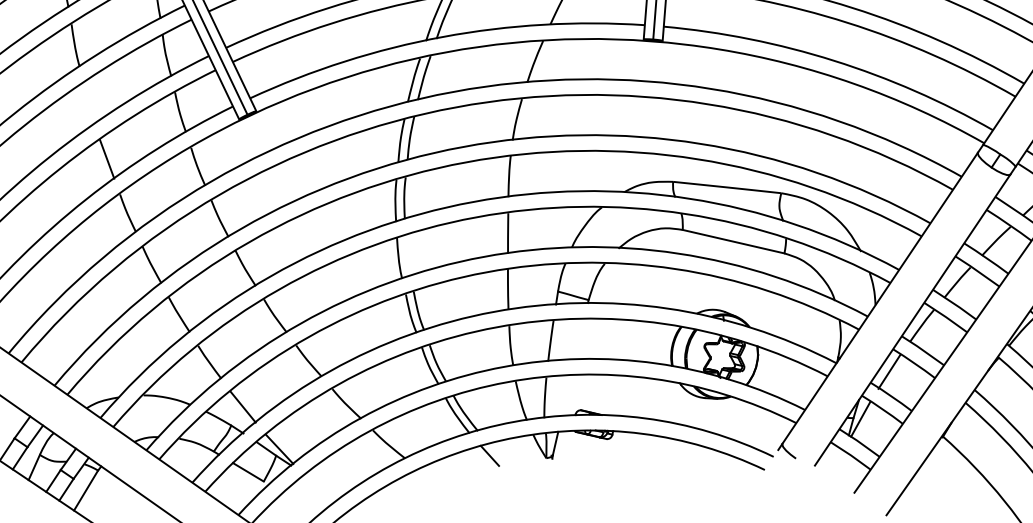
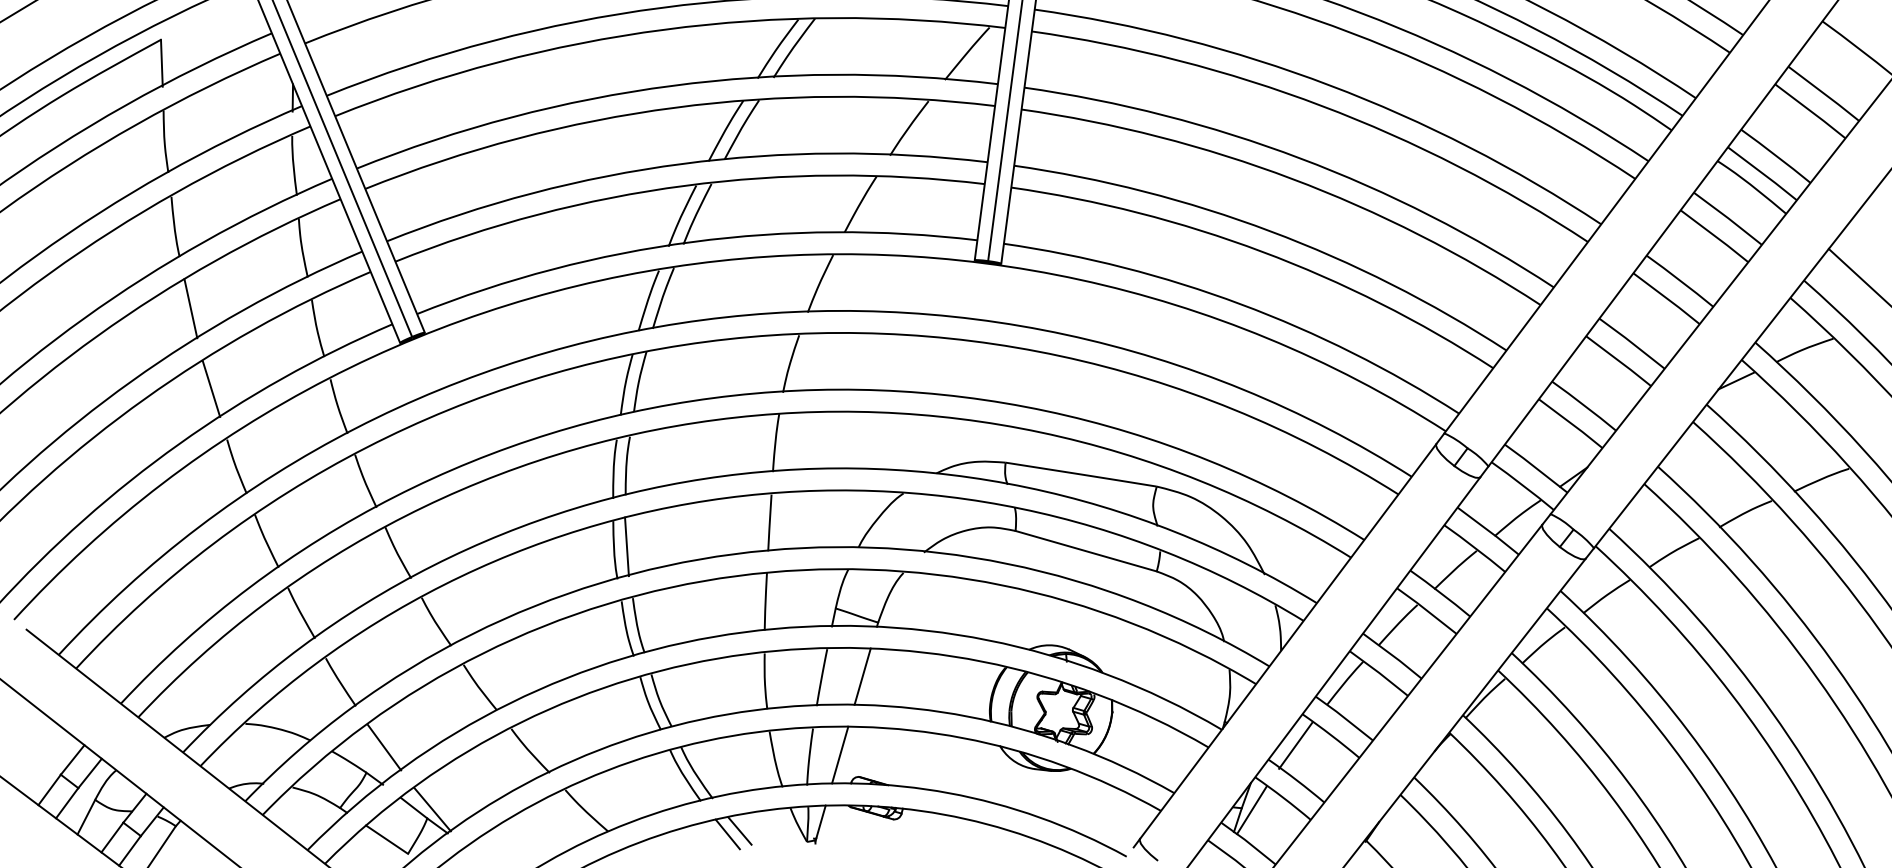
line: (89, 102) -> (190, 308), added
line: (407, 255) -> (626, 546), added
line: (579, 338) -> (862, 676), added
line: (566, 395) -> (840, 754), added
line: (498, 452) -> (739, 830), added

